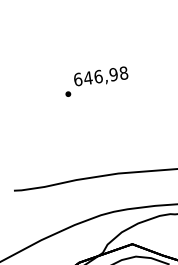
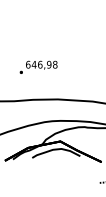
text: (95, 80) -> (38, 66), moved

